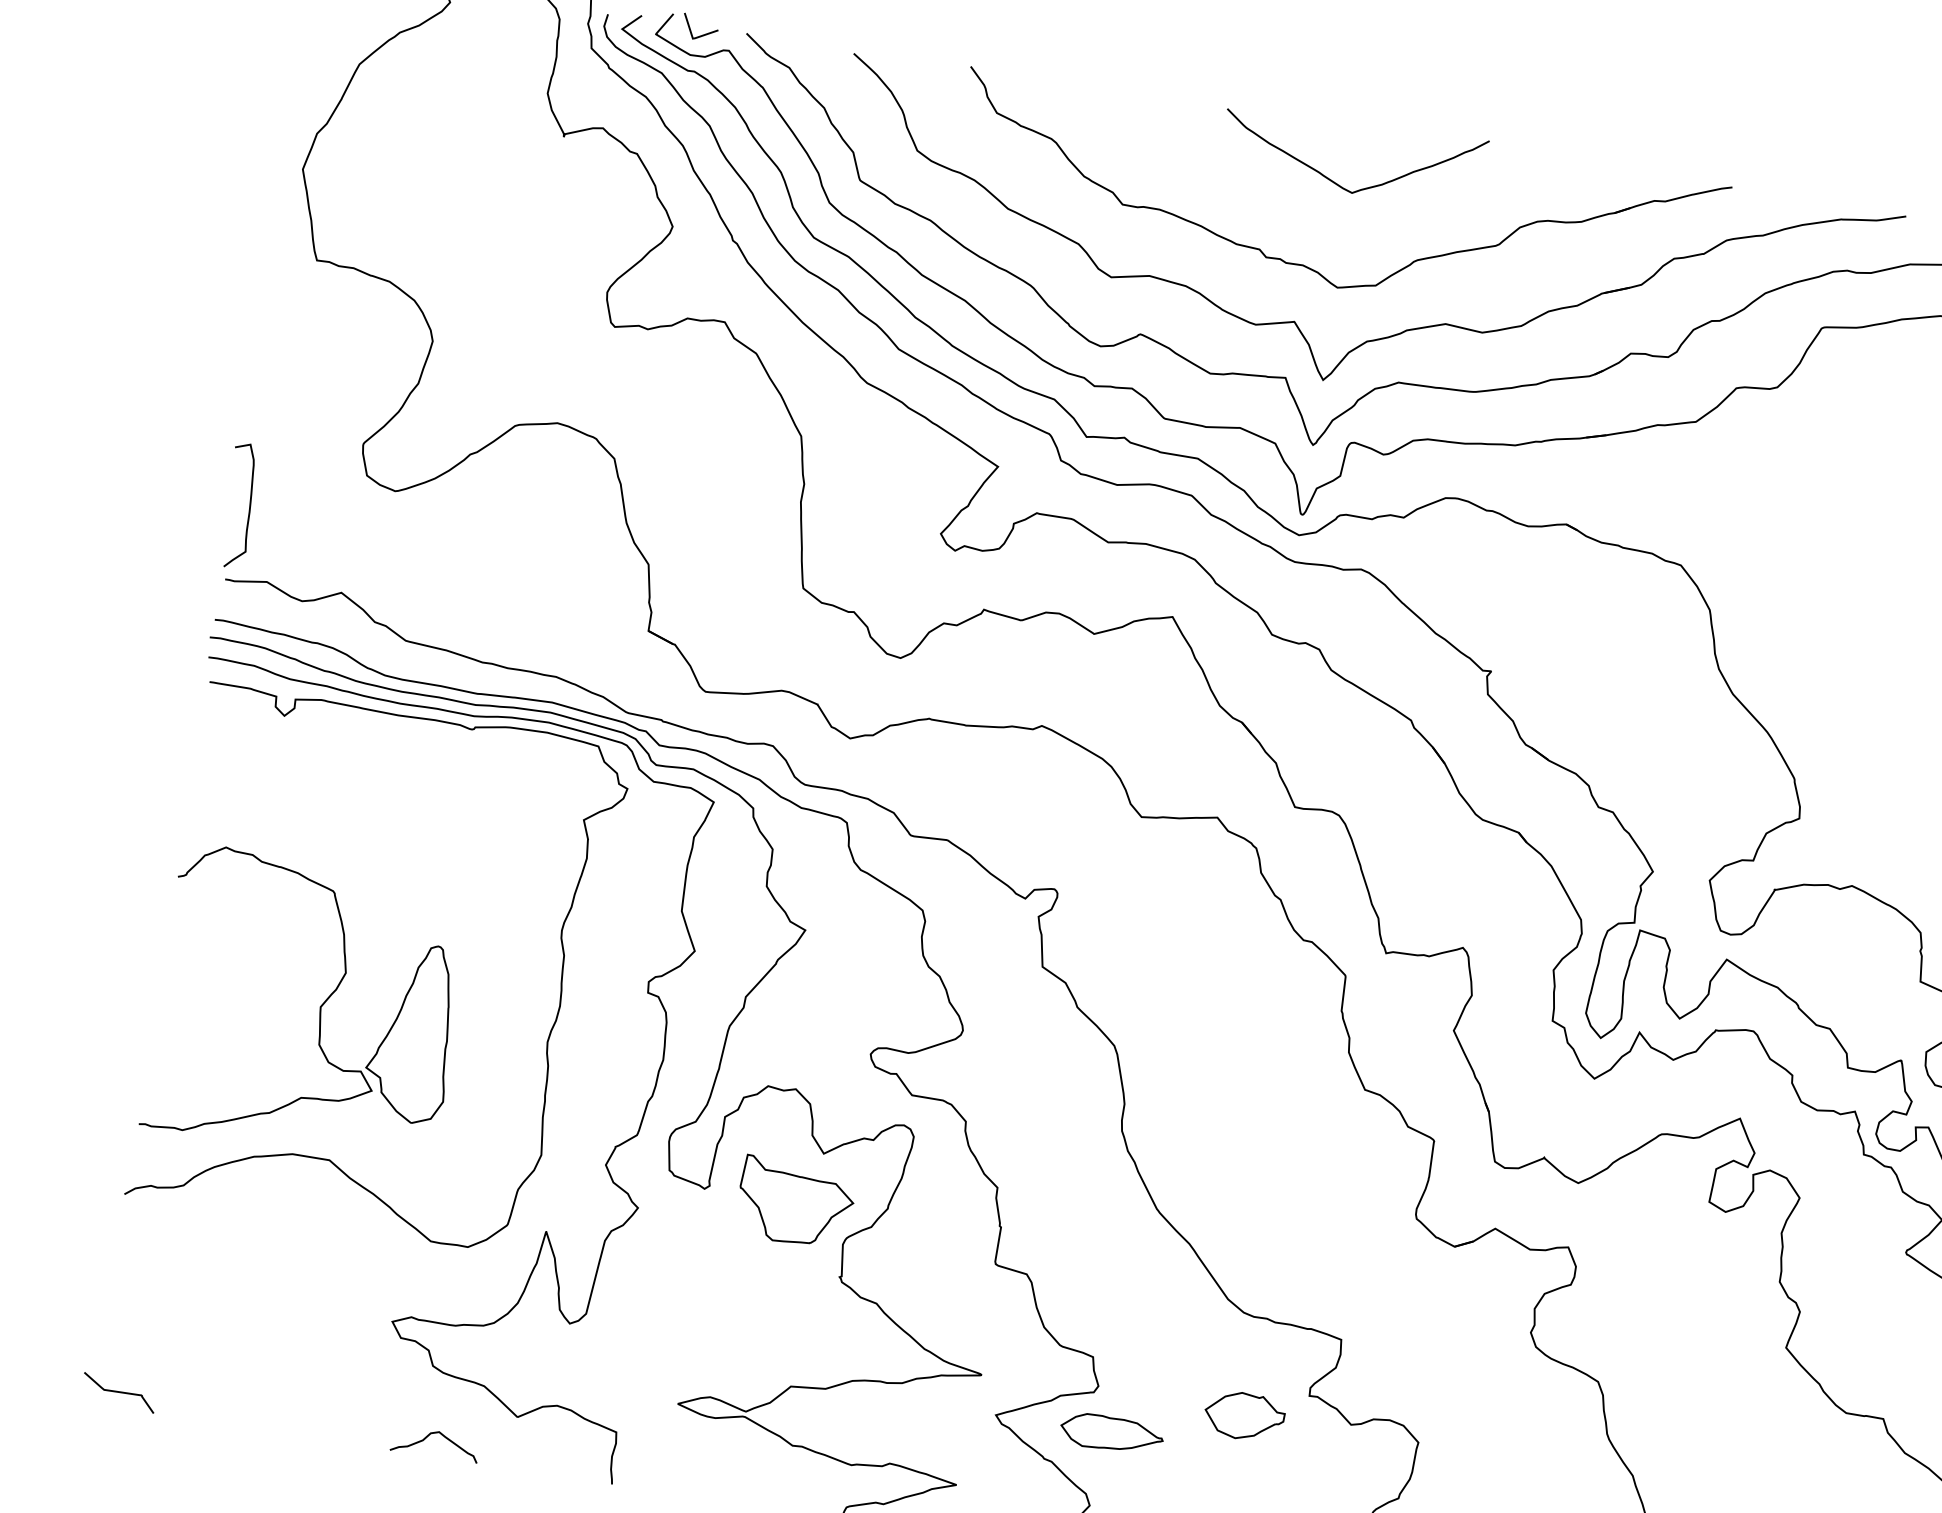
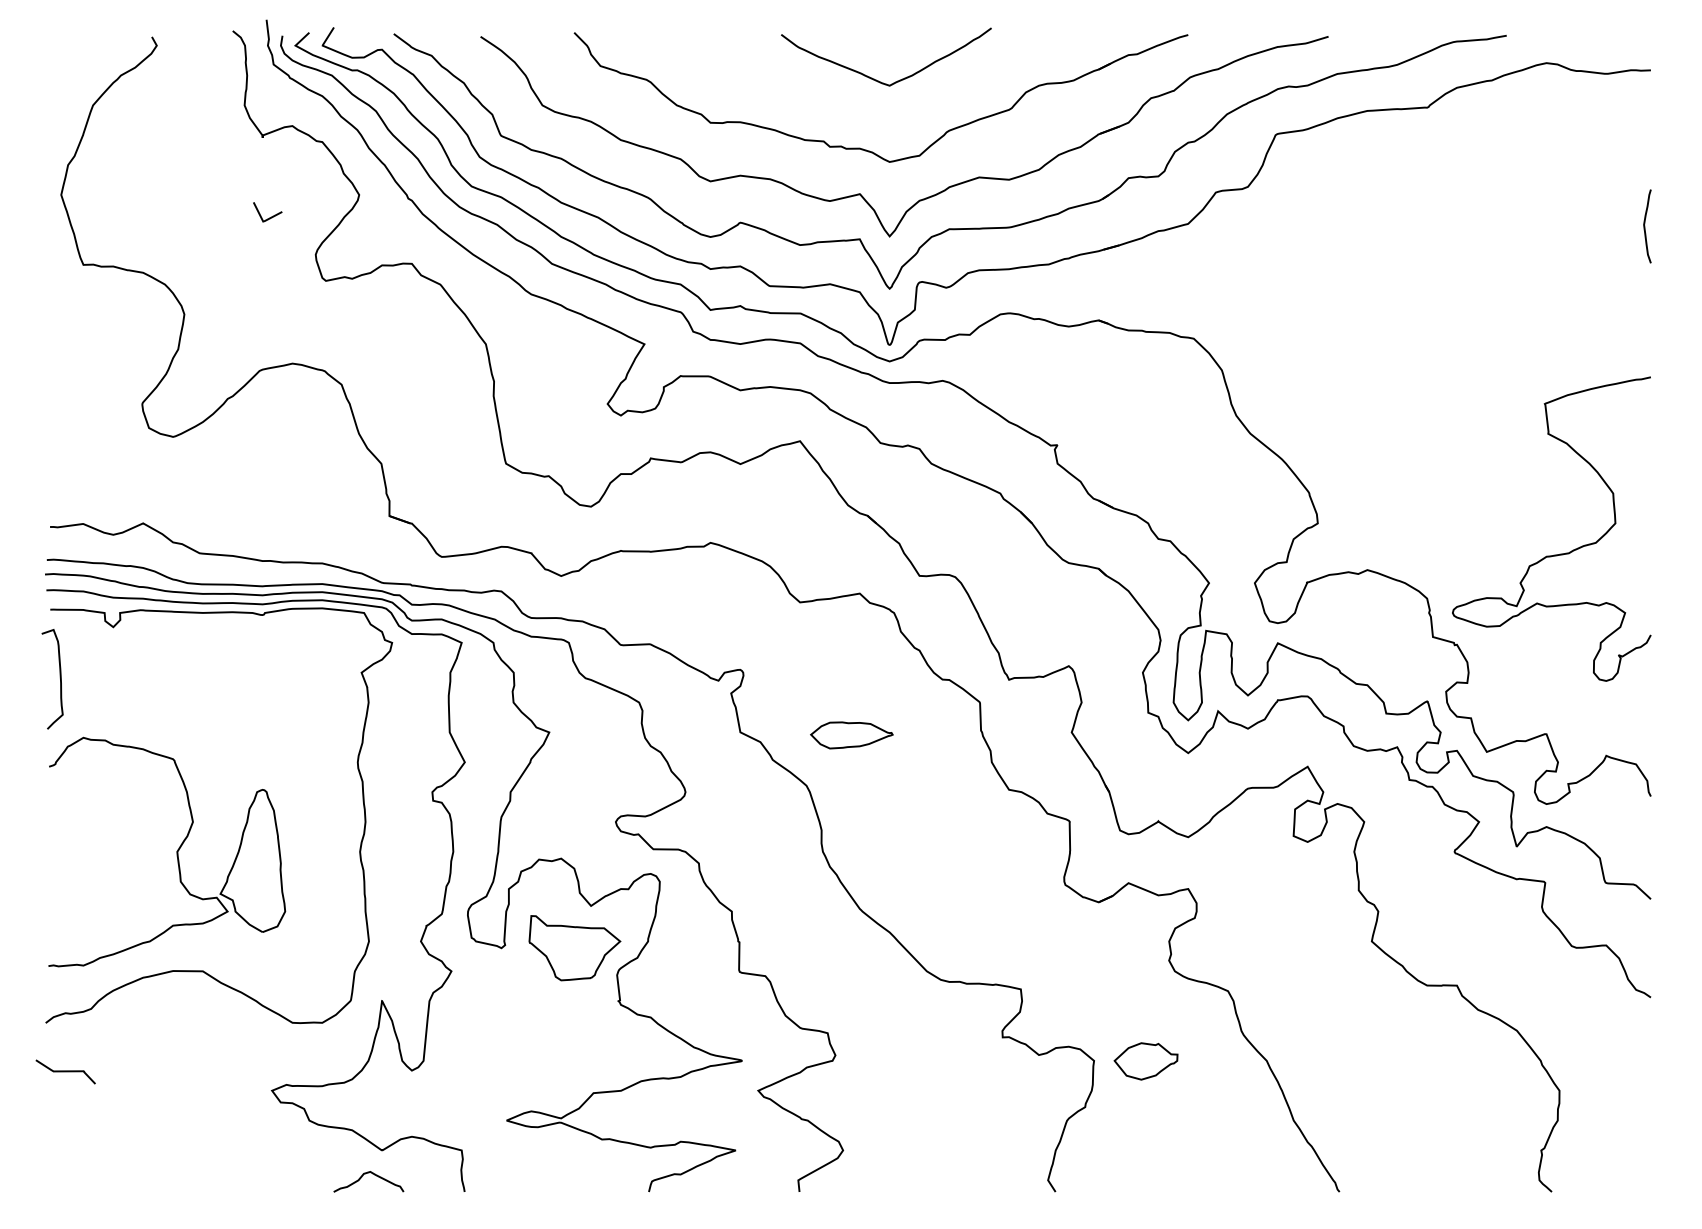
line: (701, 34) -> (269, 217), moved
curve: (248, 504) -> (59, 677), moved
curve: (118, 1392) -> (65, 1071), moved
part: (1243, 1416) -> (1145, 1061), moved
part: (1111, 1434) -> (851, 735), moved
curve: (428, 1437) -> (362, 1177), moved

